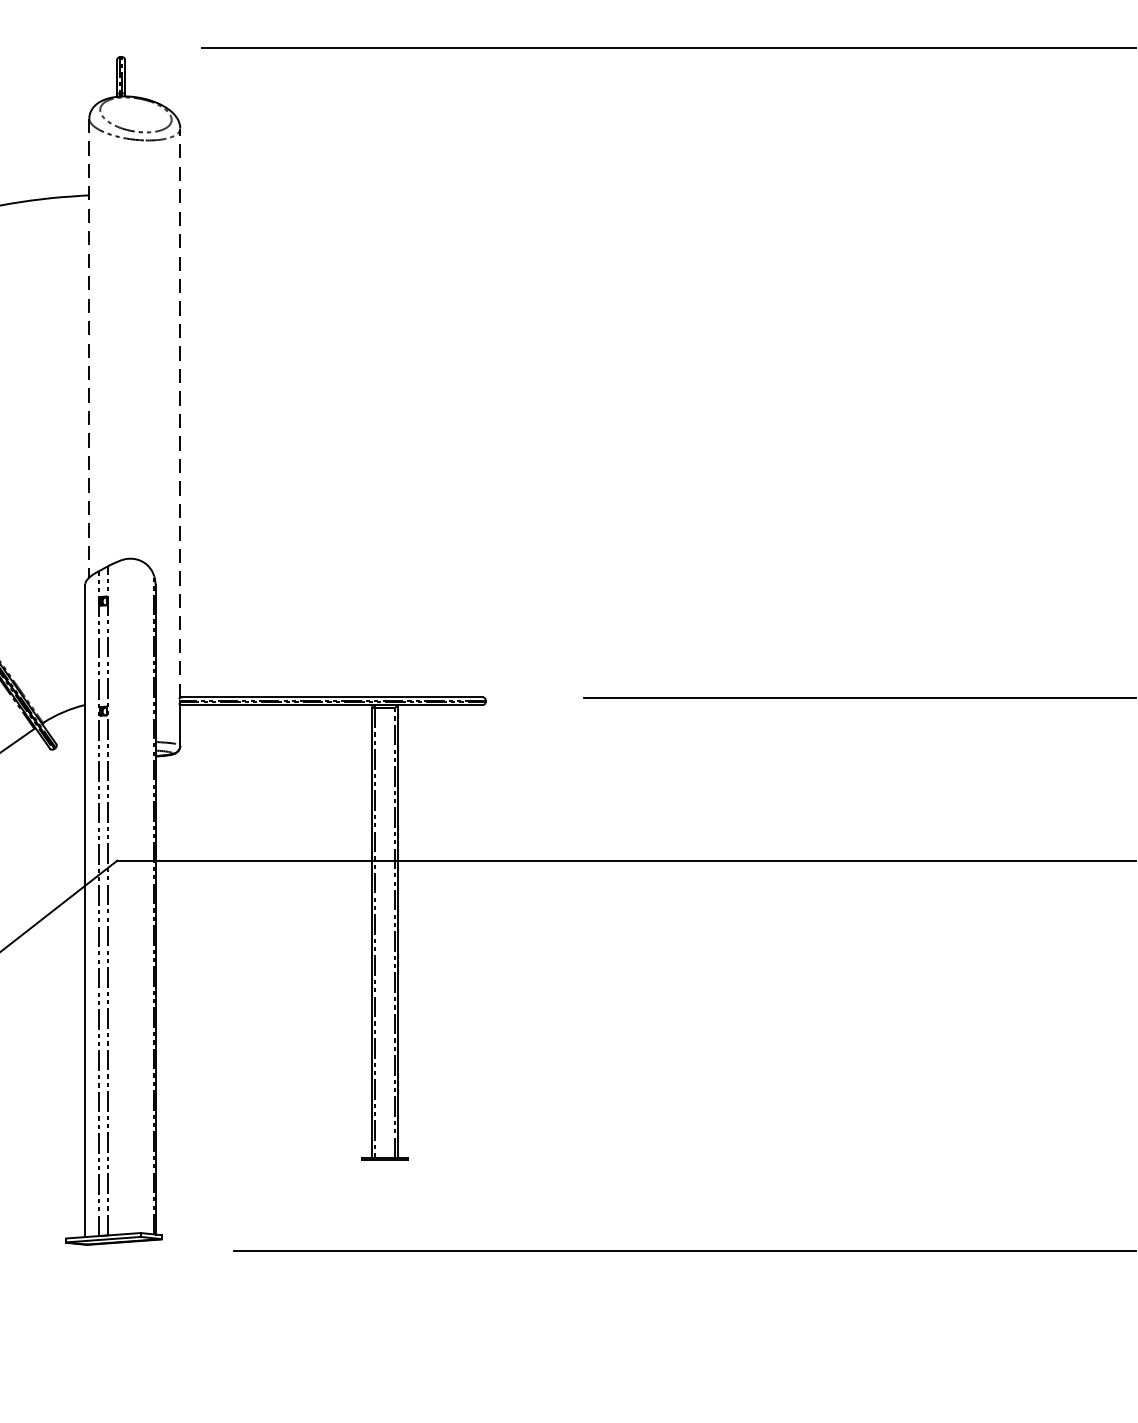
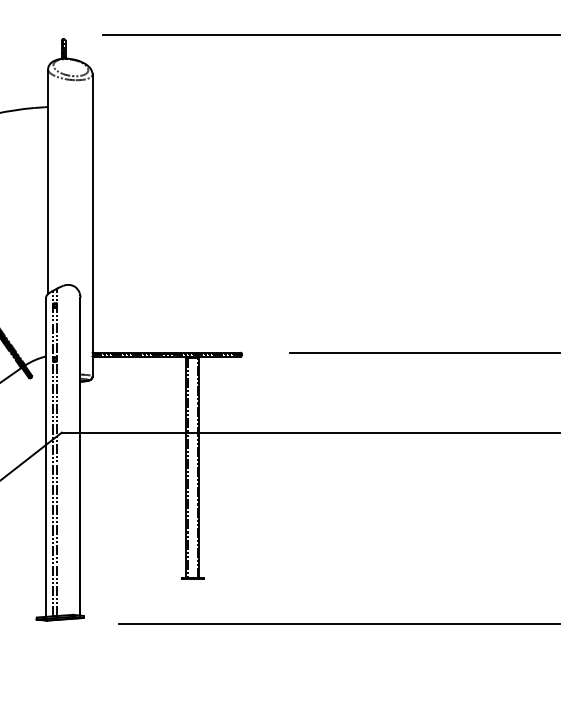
line: (90, 349) -> (48, 182), dashed -> solid
line: (180, 412) -> (92, 213), dashed -> solid

